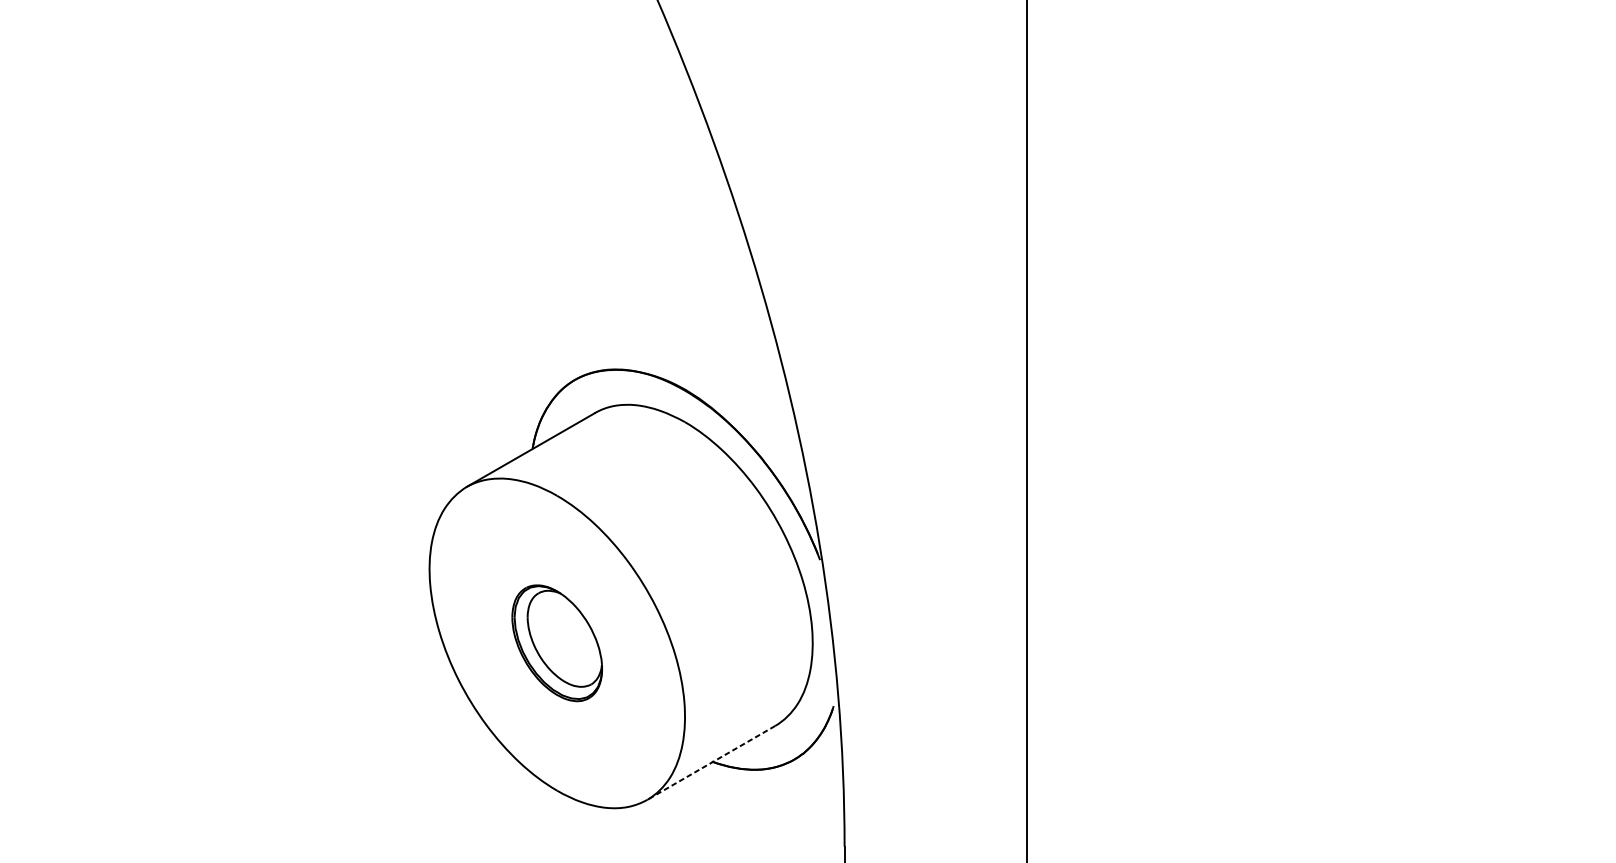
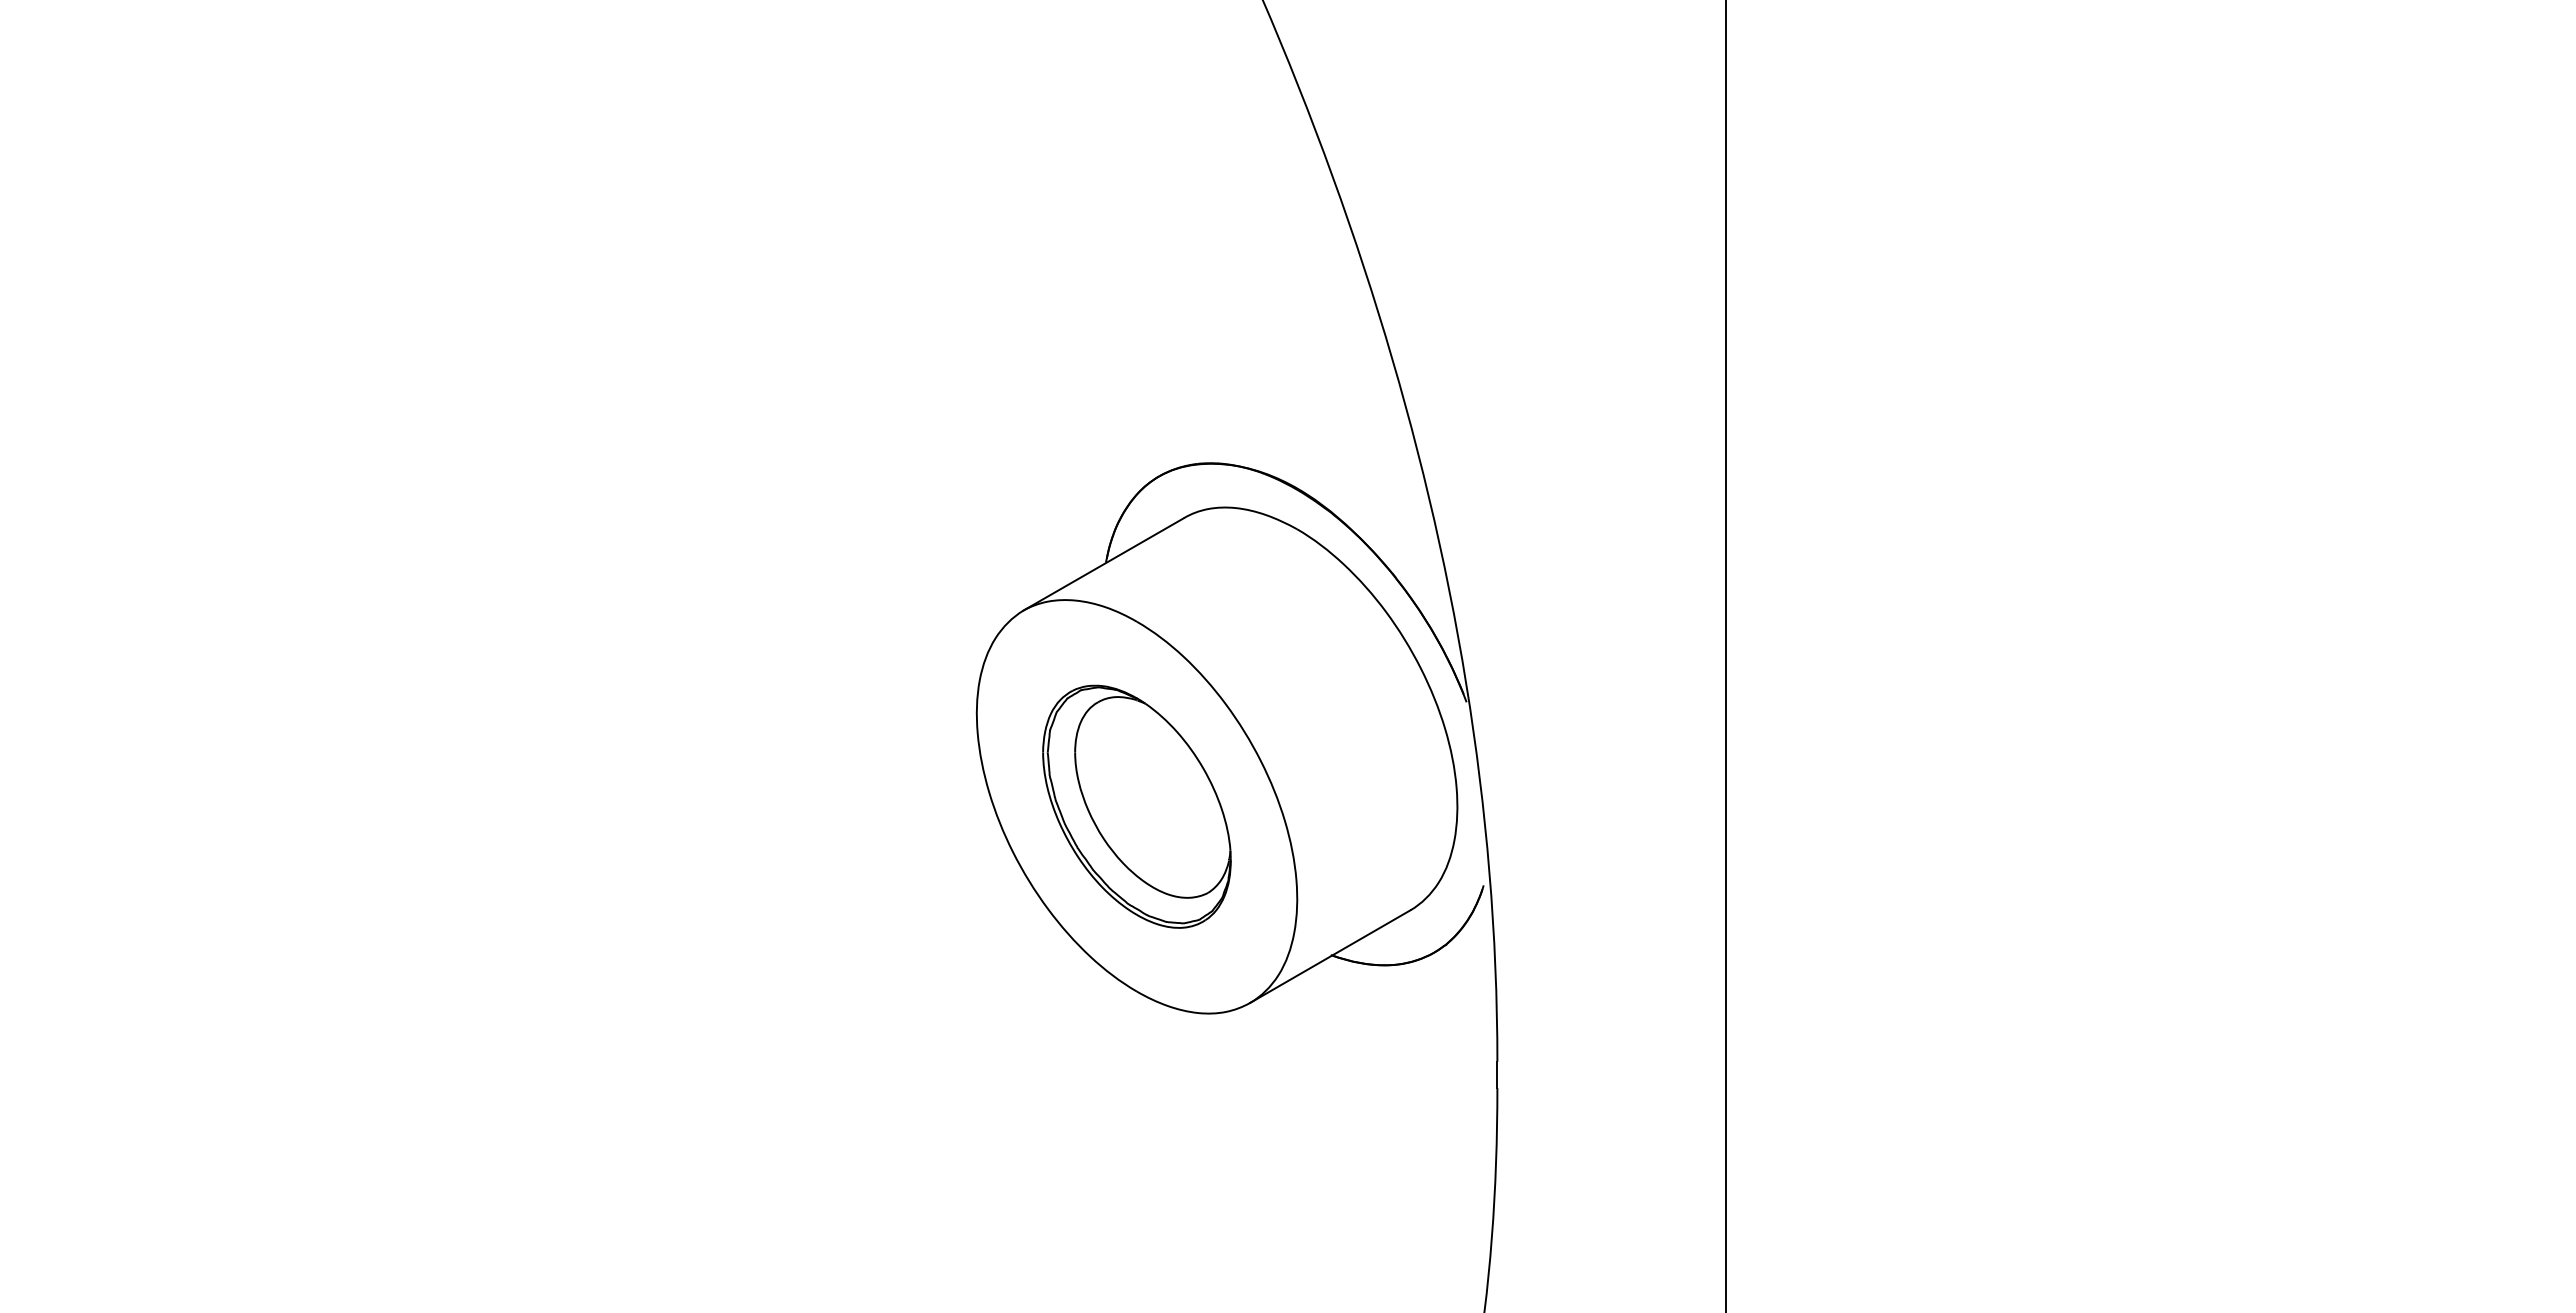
part: (556, 643) -> (1136, 806), size x1.67
line: (710, 762) -> (1329, 956), dashed -> solid

